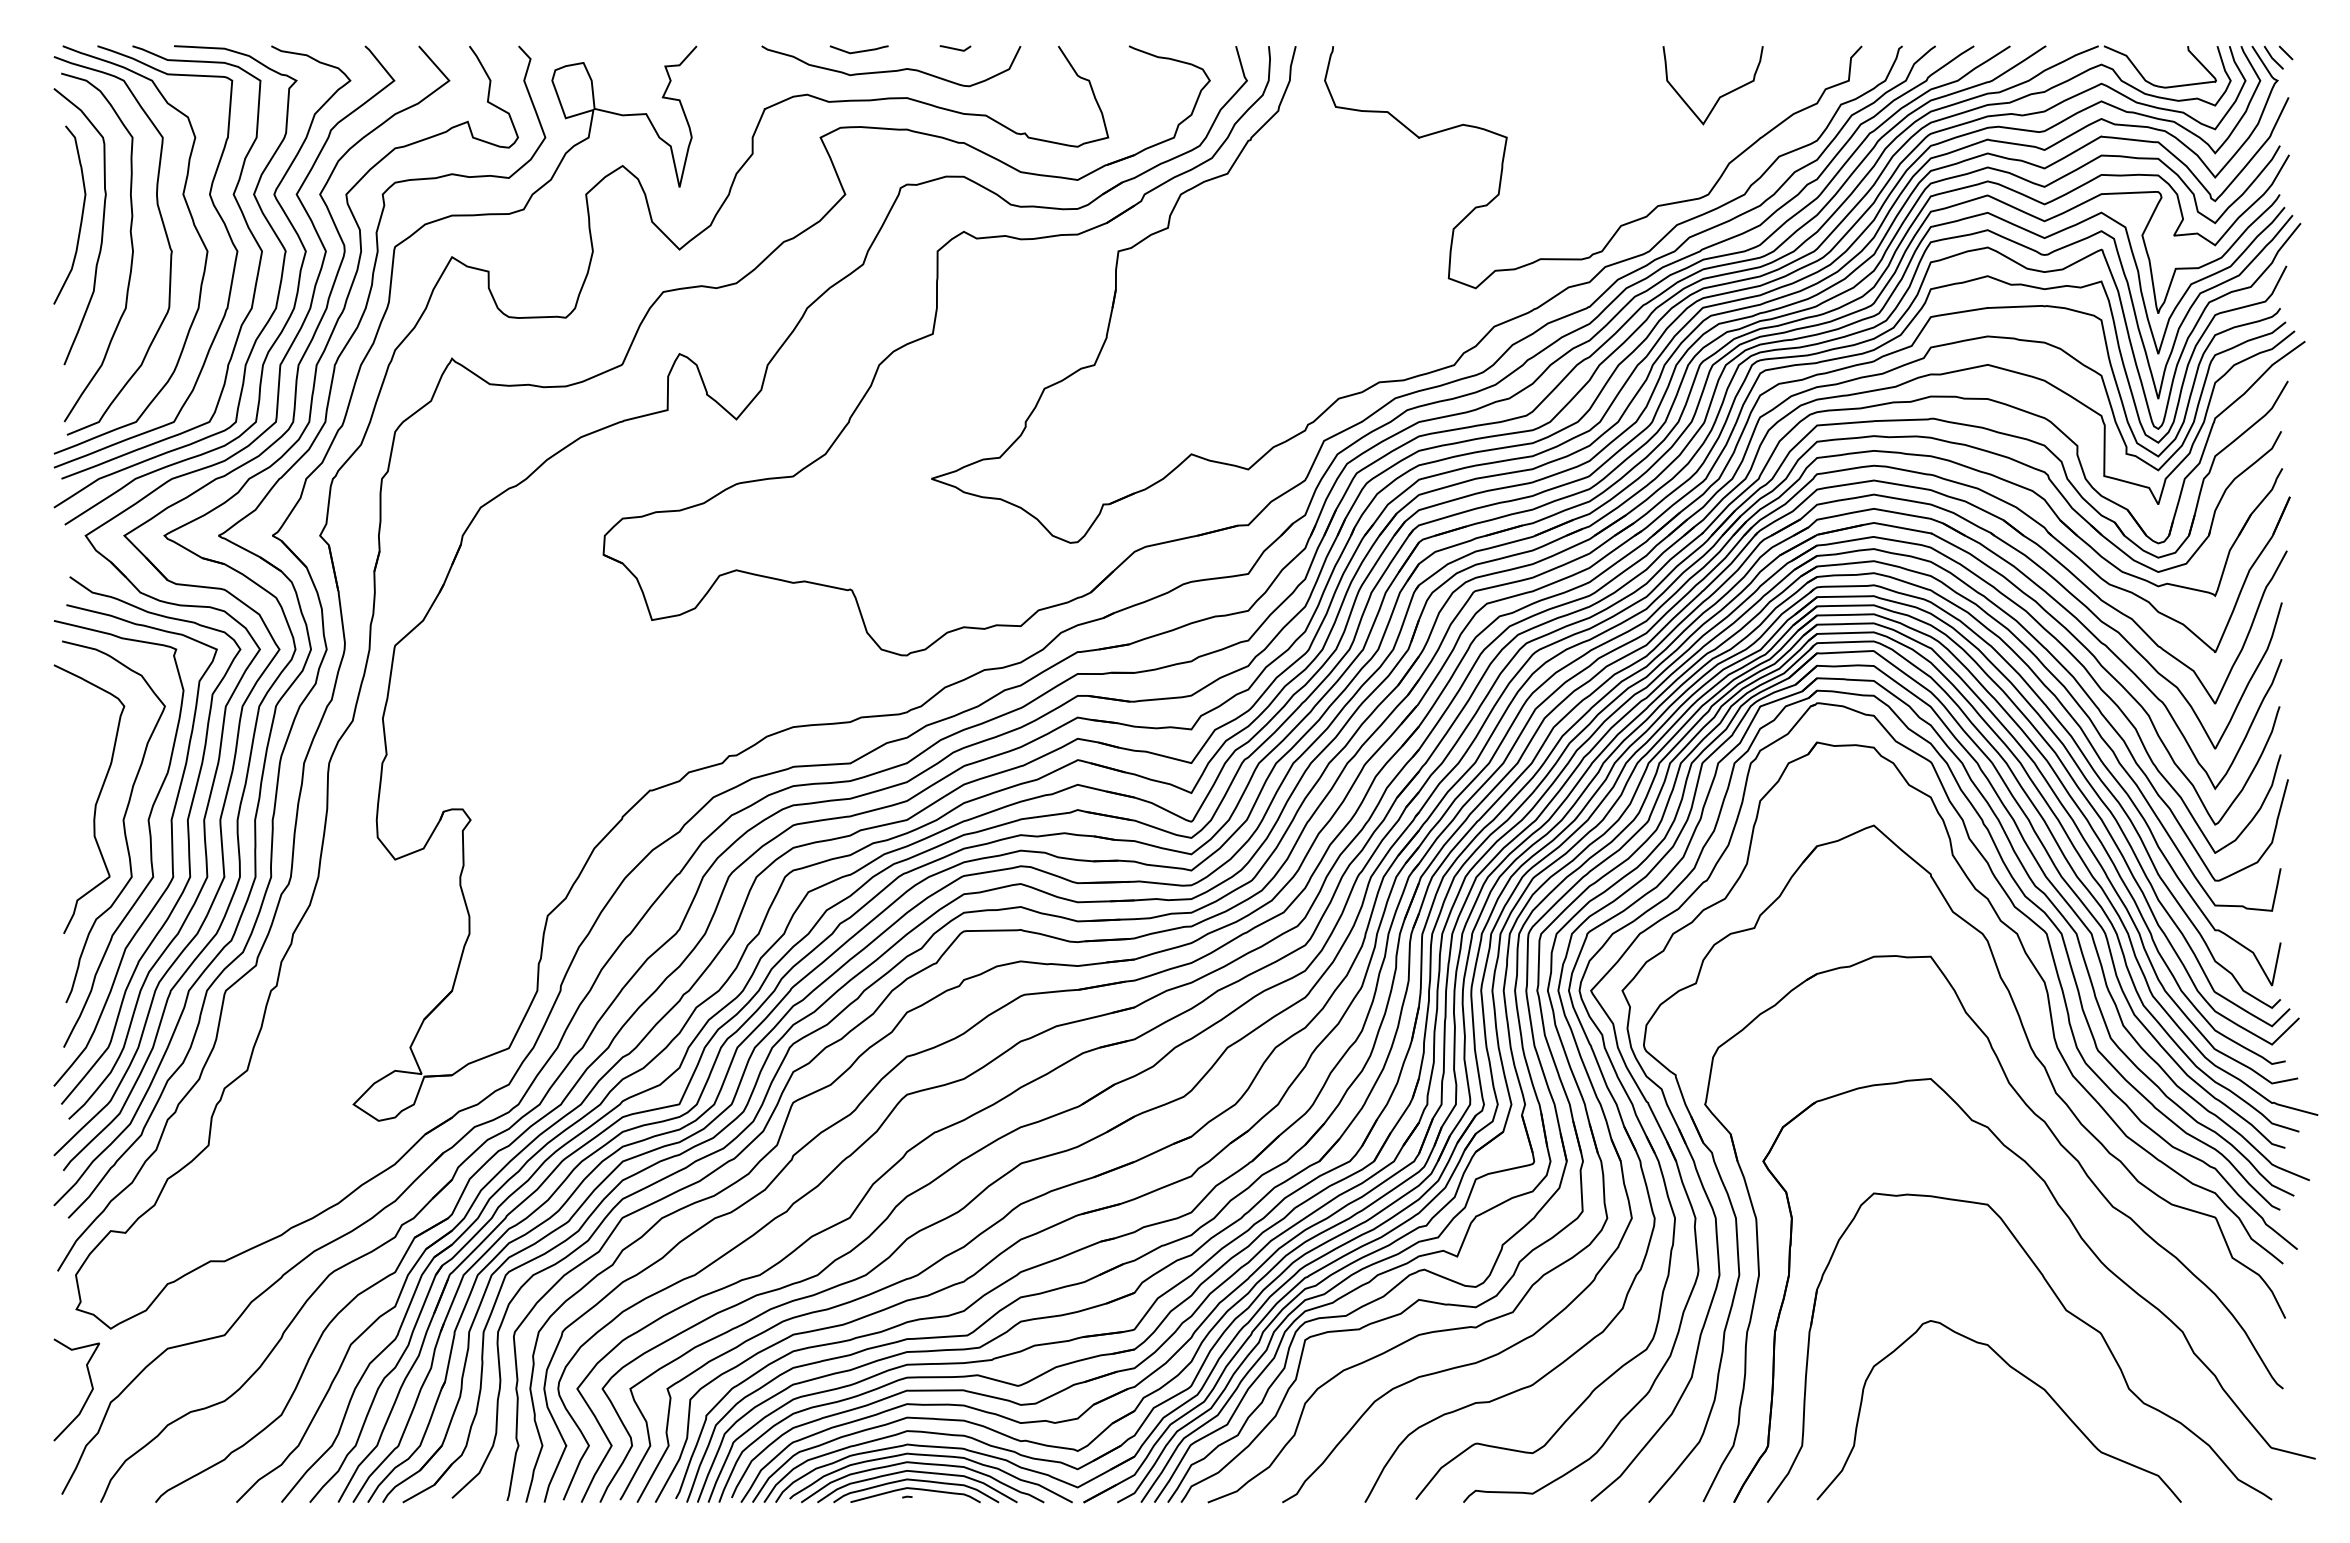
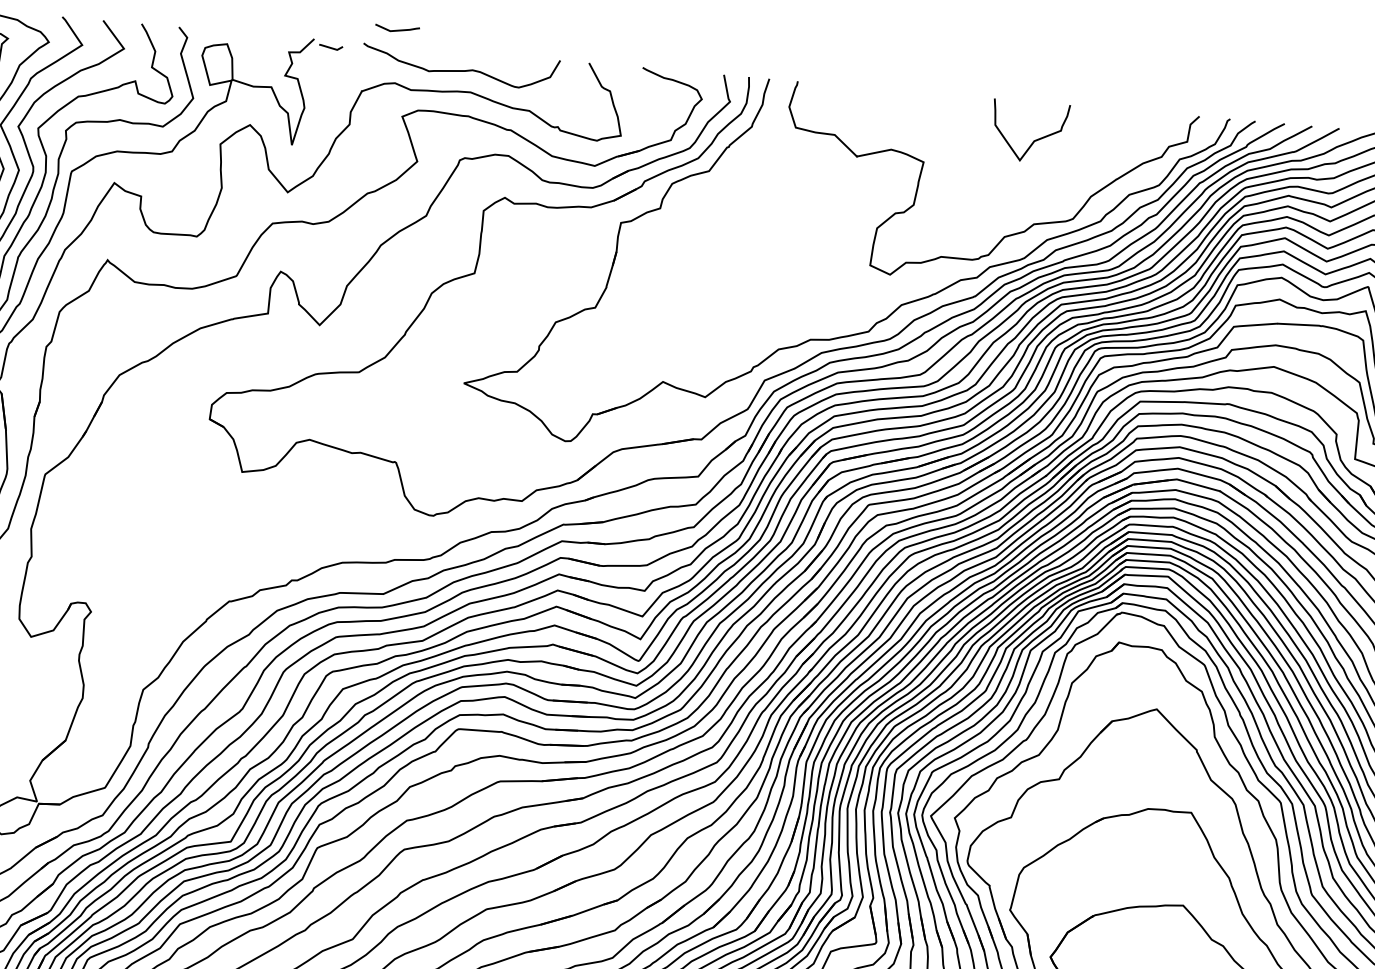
line: (955, 48) -> (330, 47), moved
line: (859, 50) -> (397, 29), moved
curve: (1719, 96) -> (1034, 140), moved

